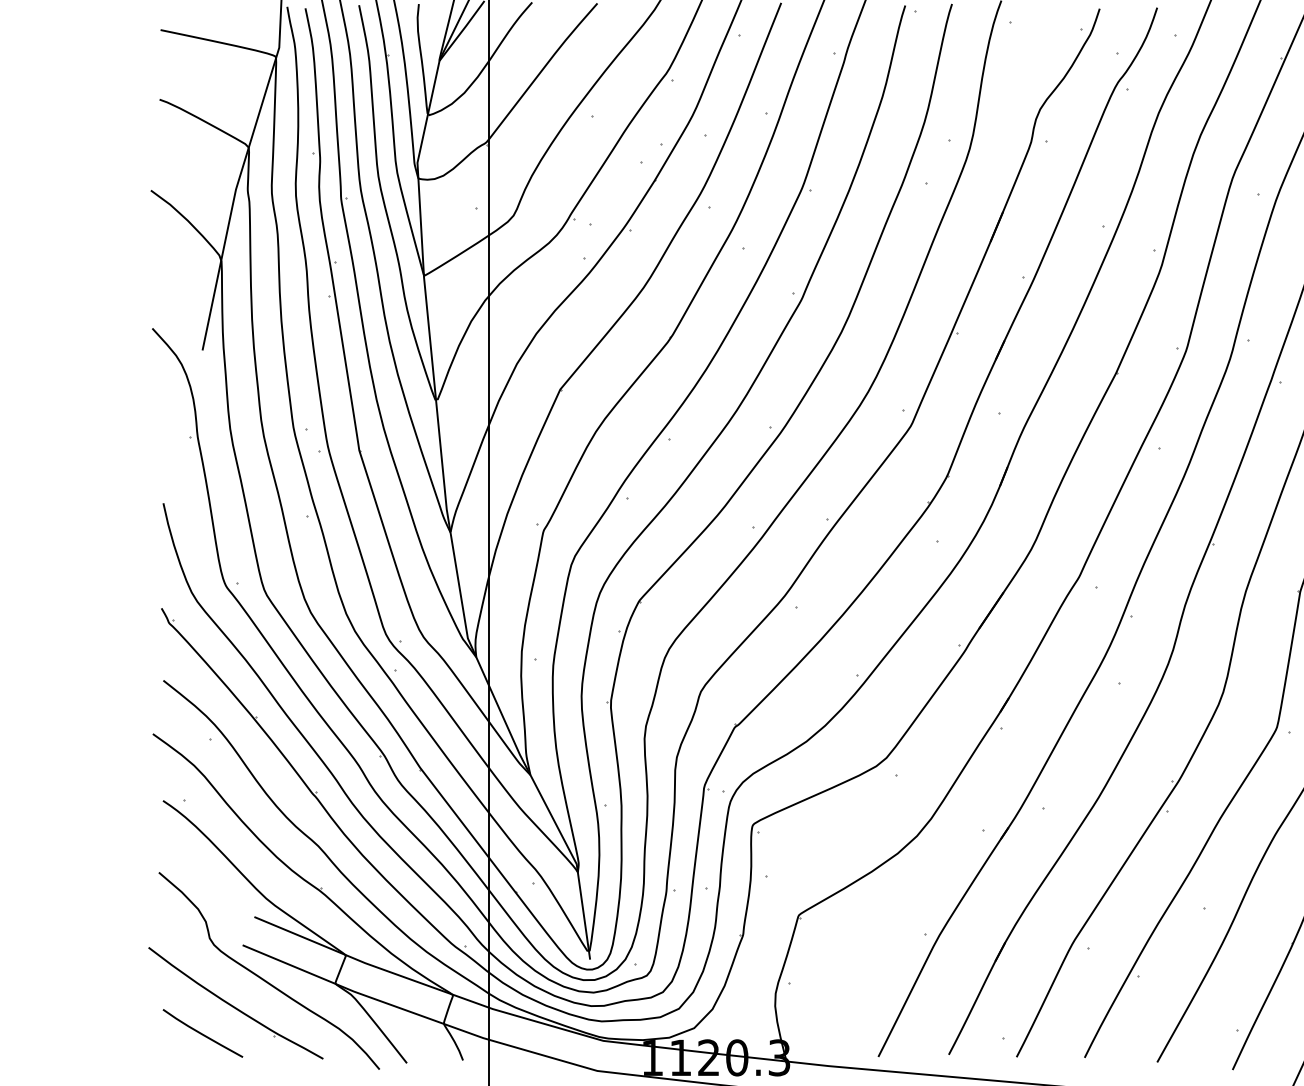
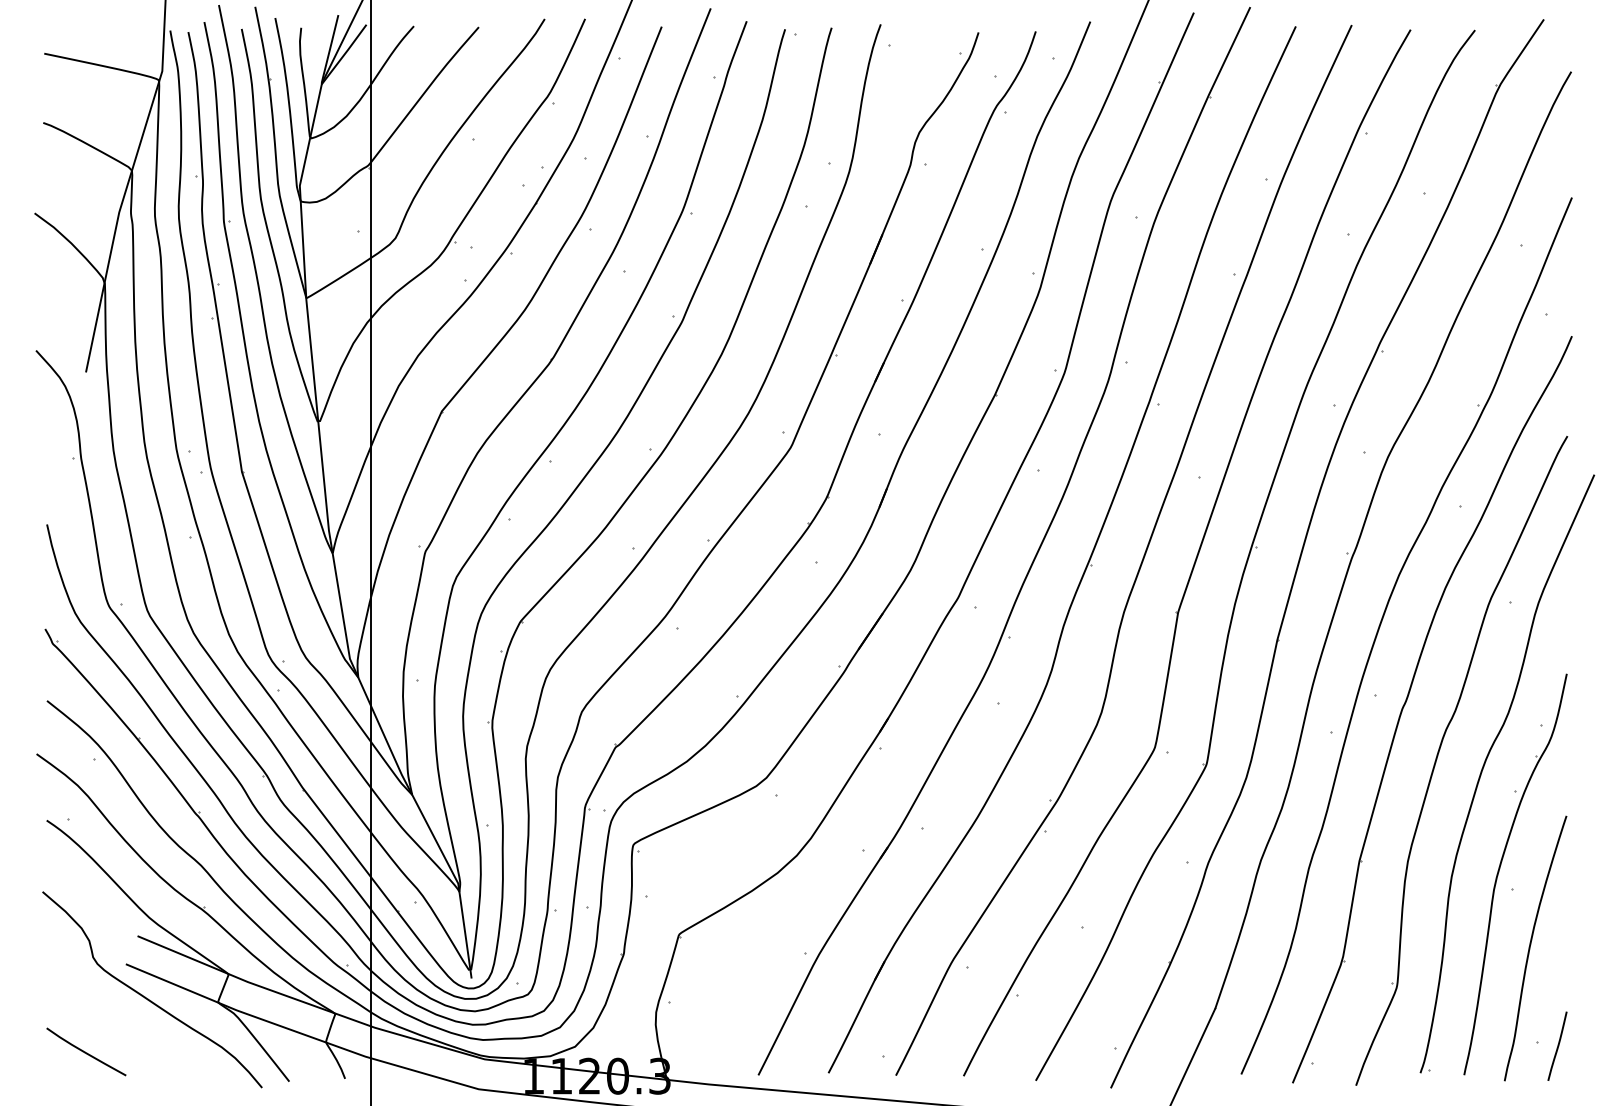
part: (236, 1002) -> (119, 1021), removed

